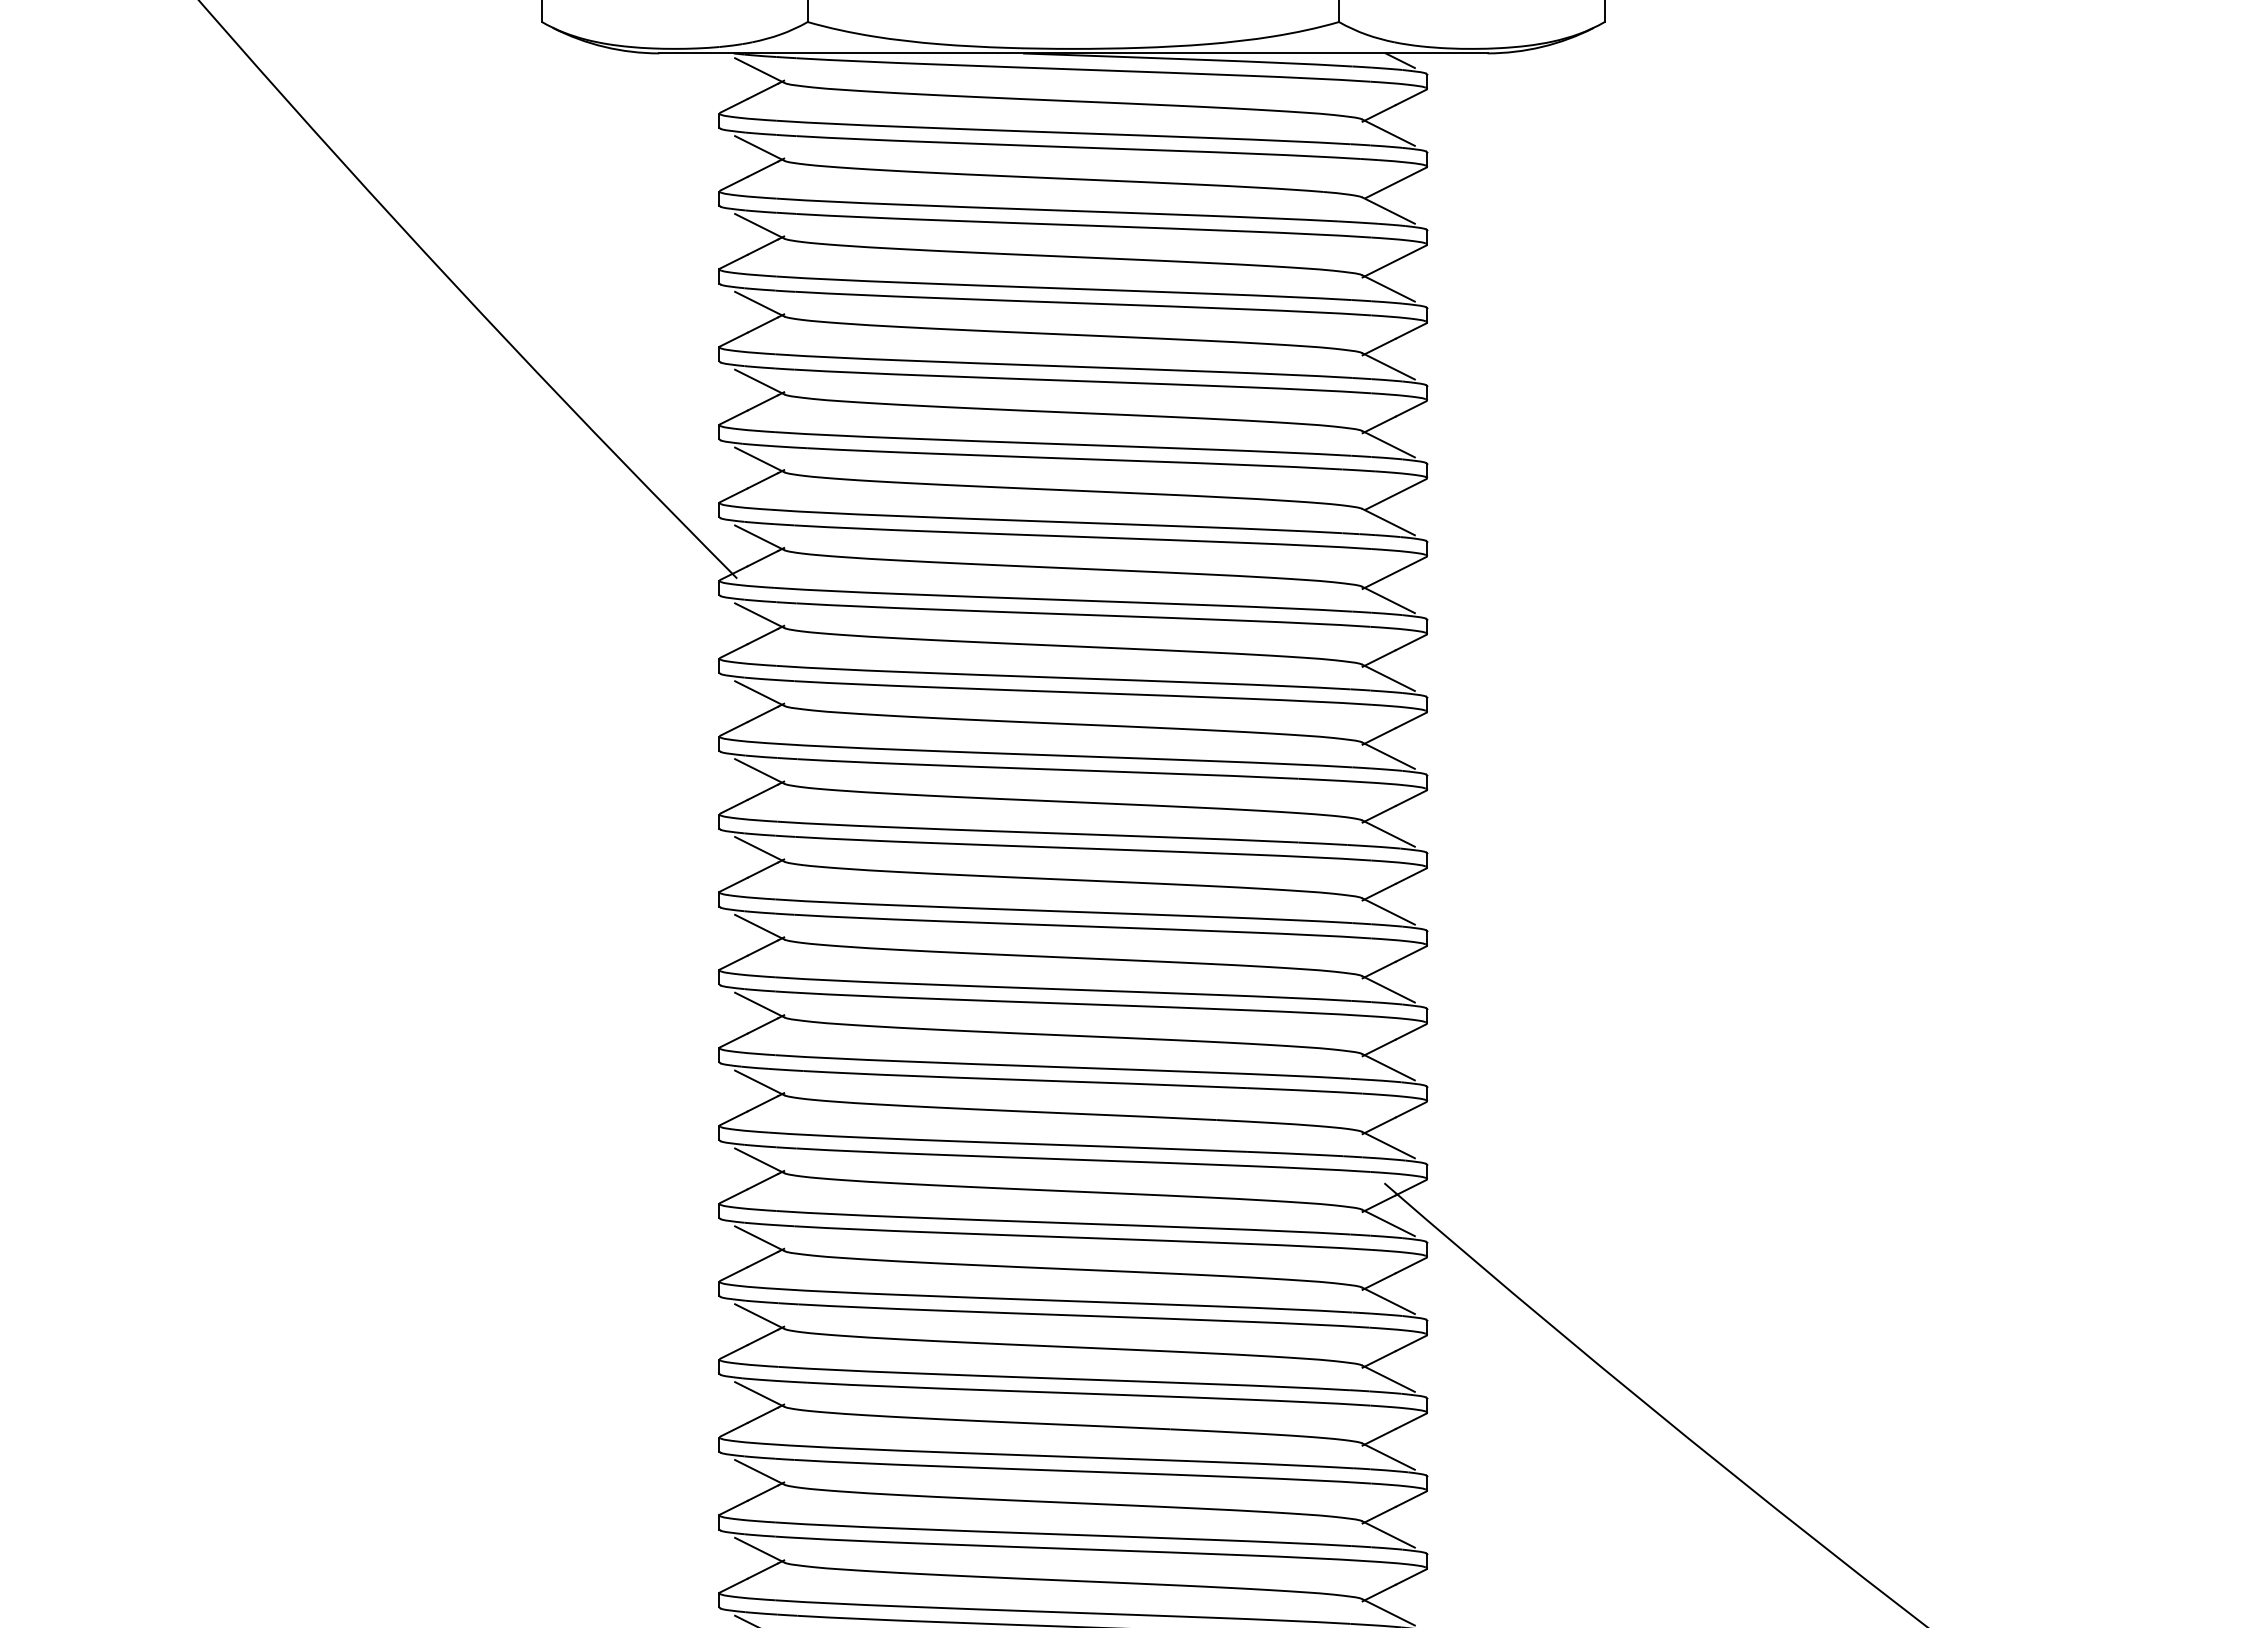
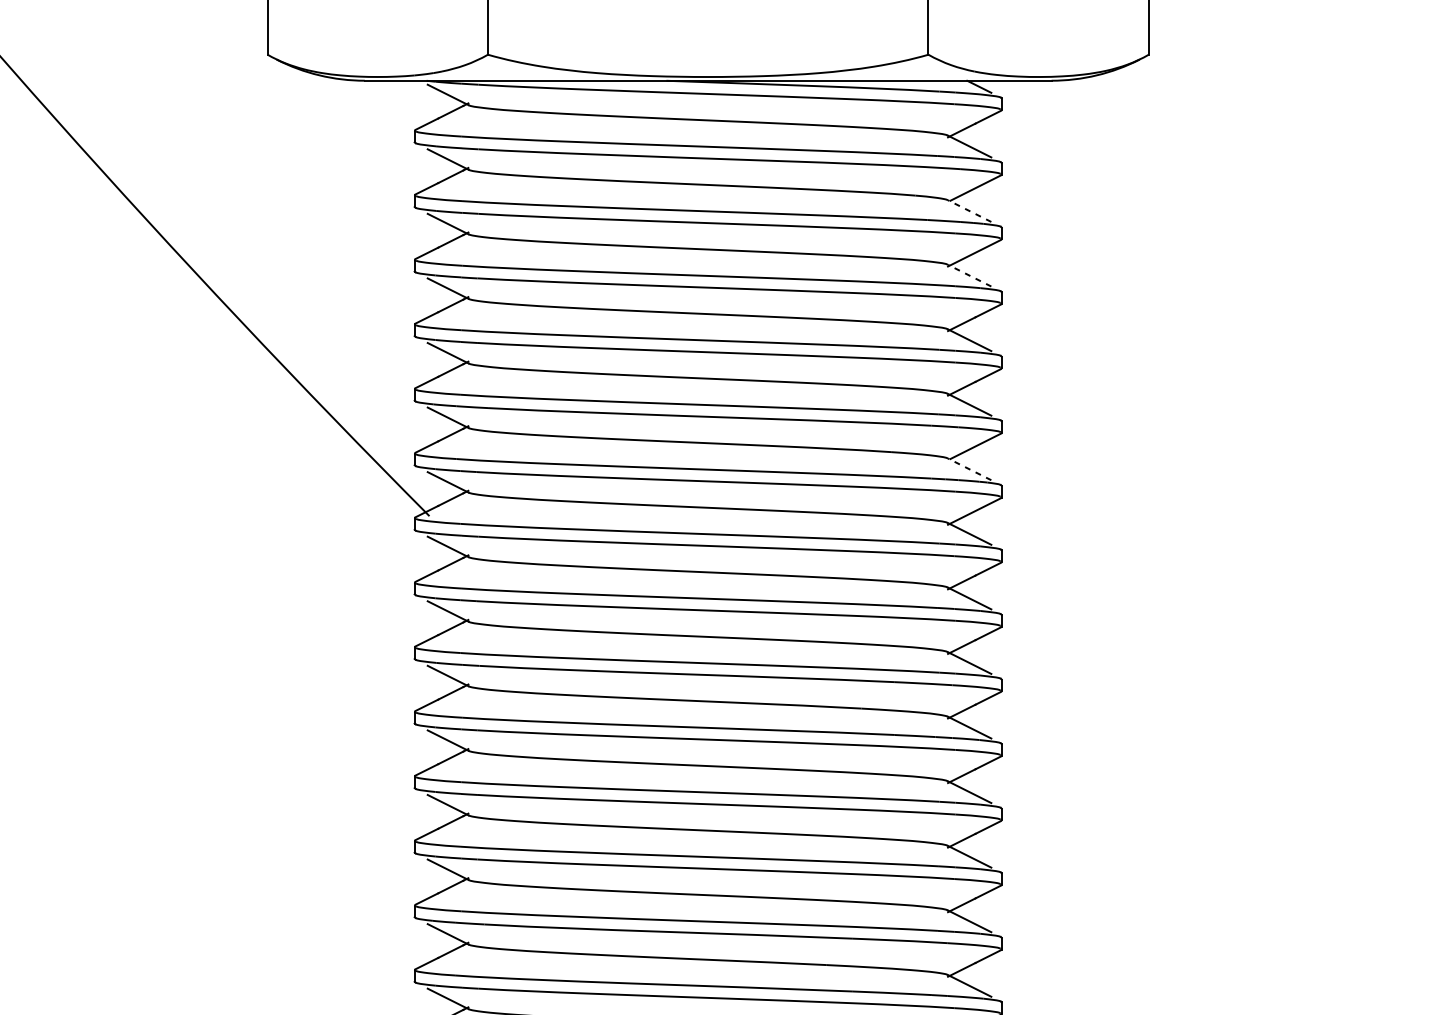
line: (1388, 210) -> (969, 210), solid -> dashed
line: (1388, 288) -> (969, 275), solid -> dashed
line: (1388, 521) -> (969, 468), solid -> dashed

